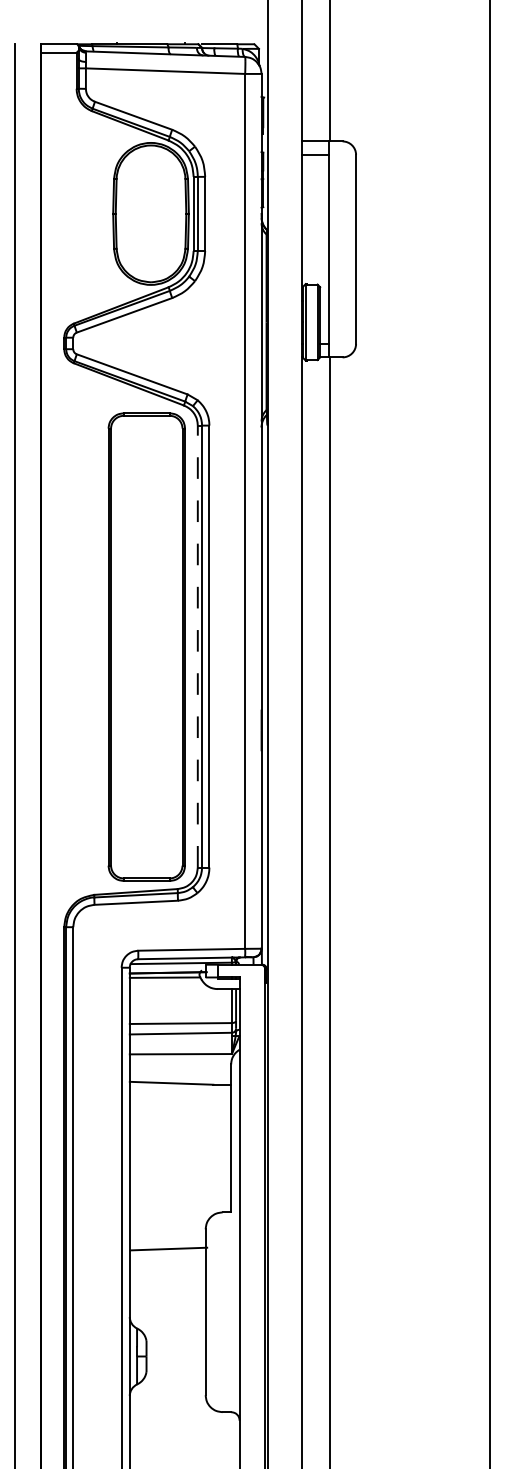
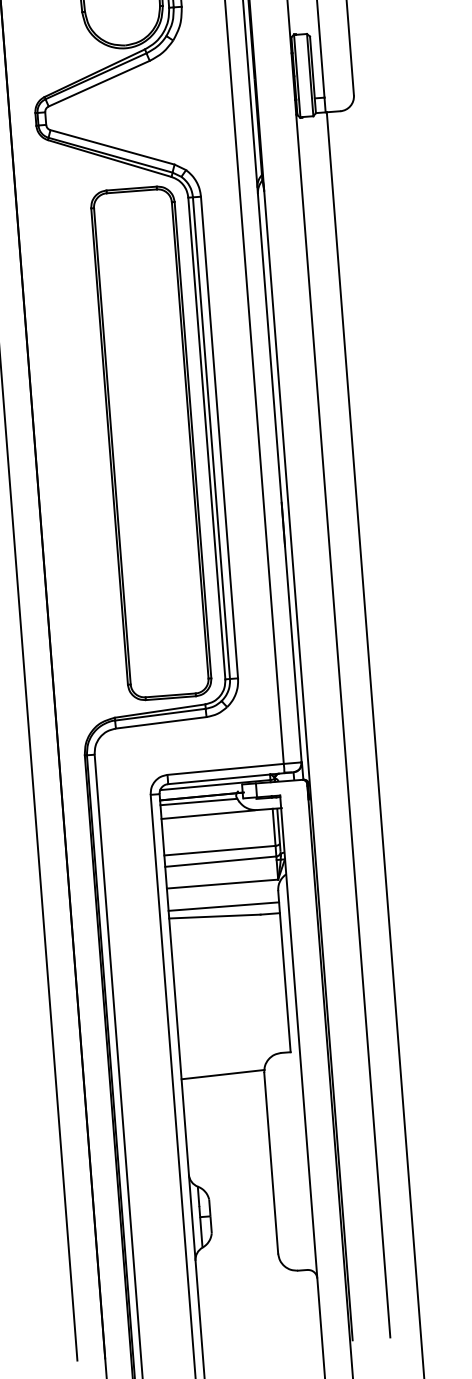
line: (197, 646) -> (206, 438), dashed -> solid
line: (172, 989) -> (208, 814), added
line: (180, 1074) -> (223, 906), added
line: (168, 1248) -> (222, 1074), moved

